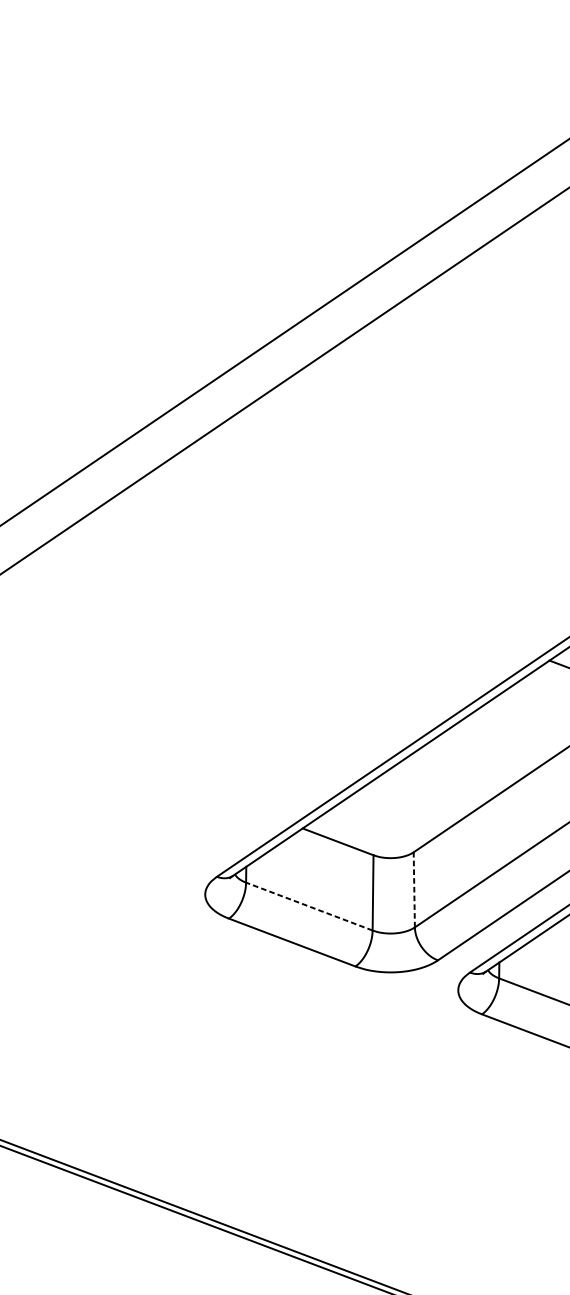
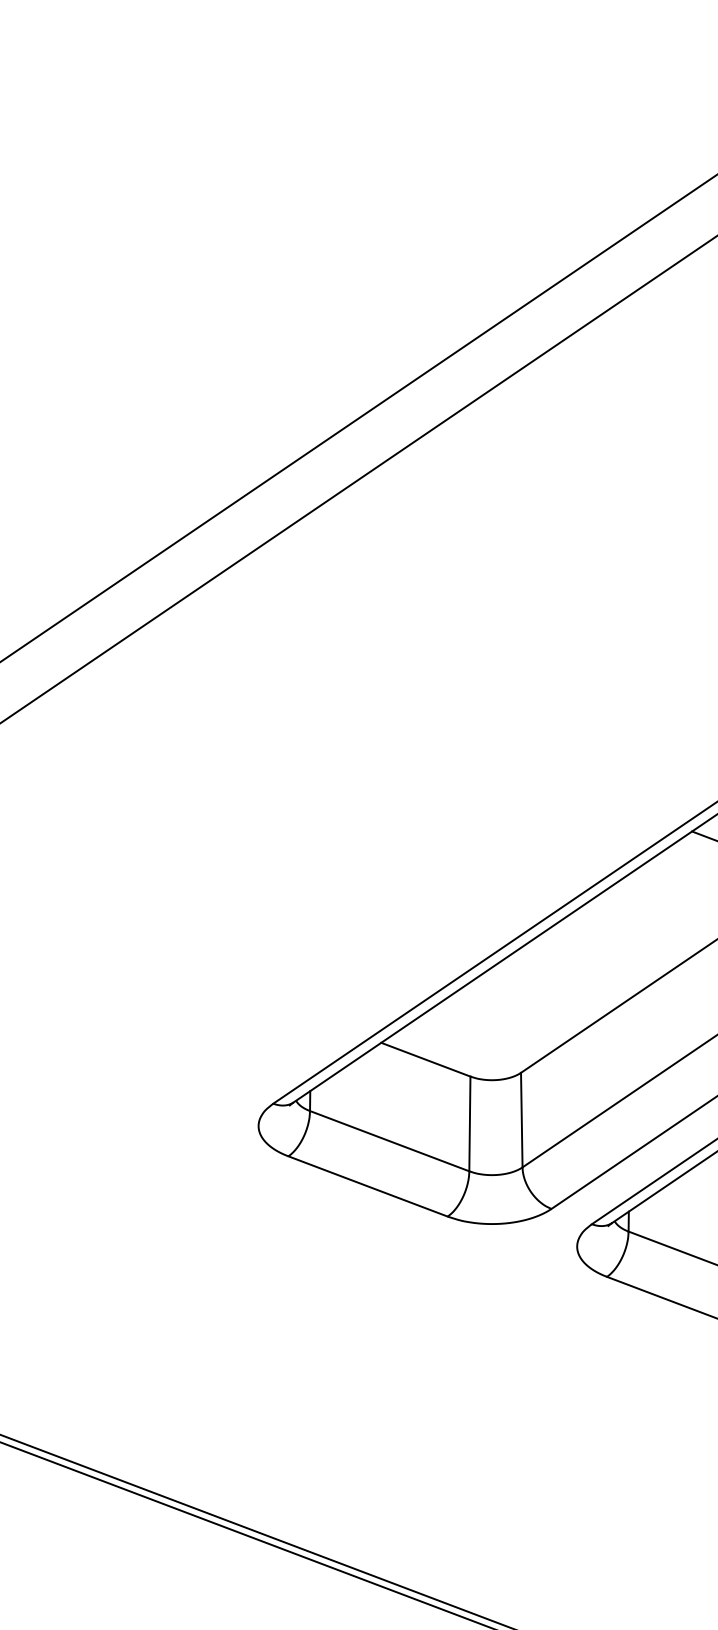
line: (414, 889) -> (521, 1119), dashed -> solid
line: (309, 906) -> (389, 1141), dashed -> solid

